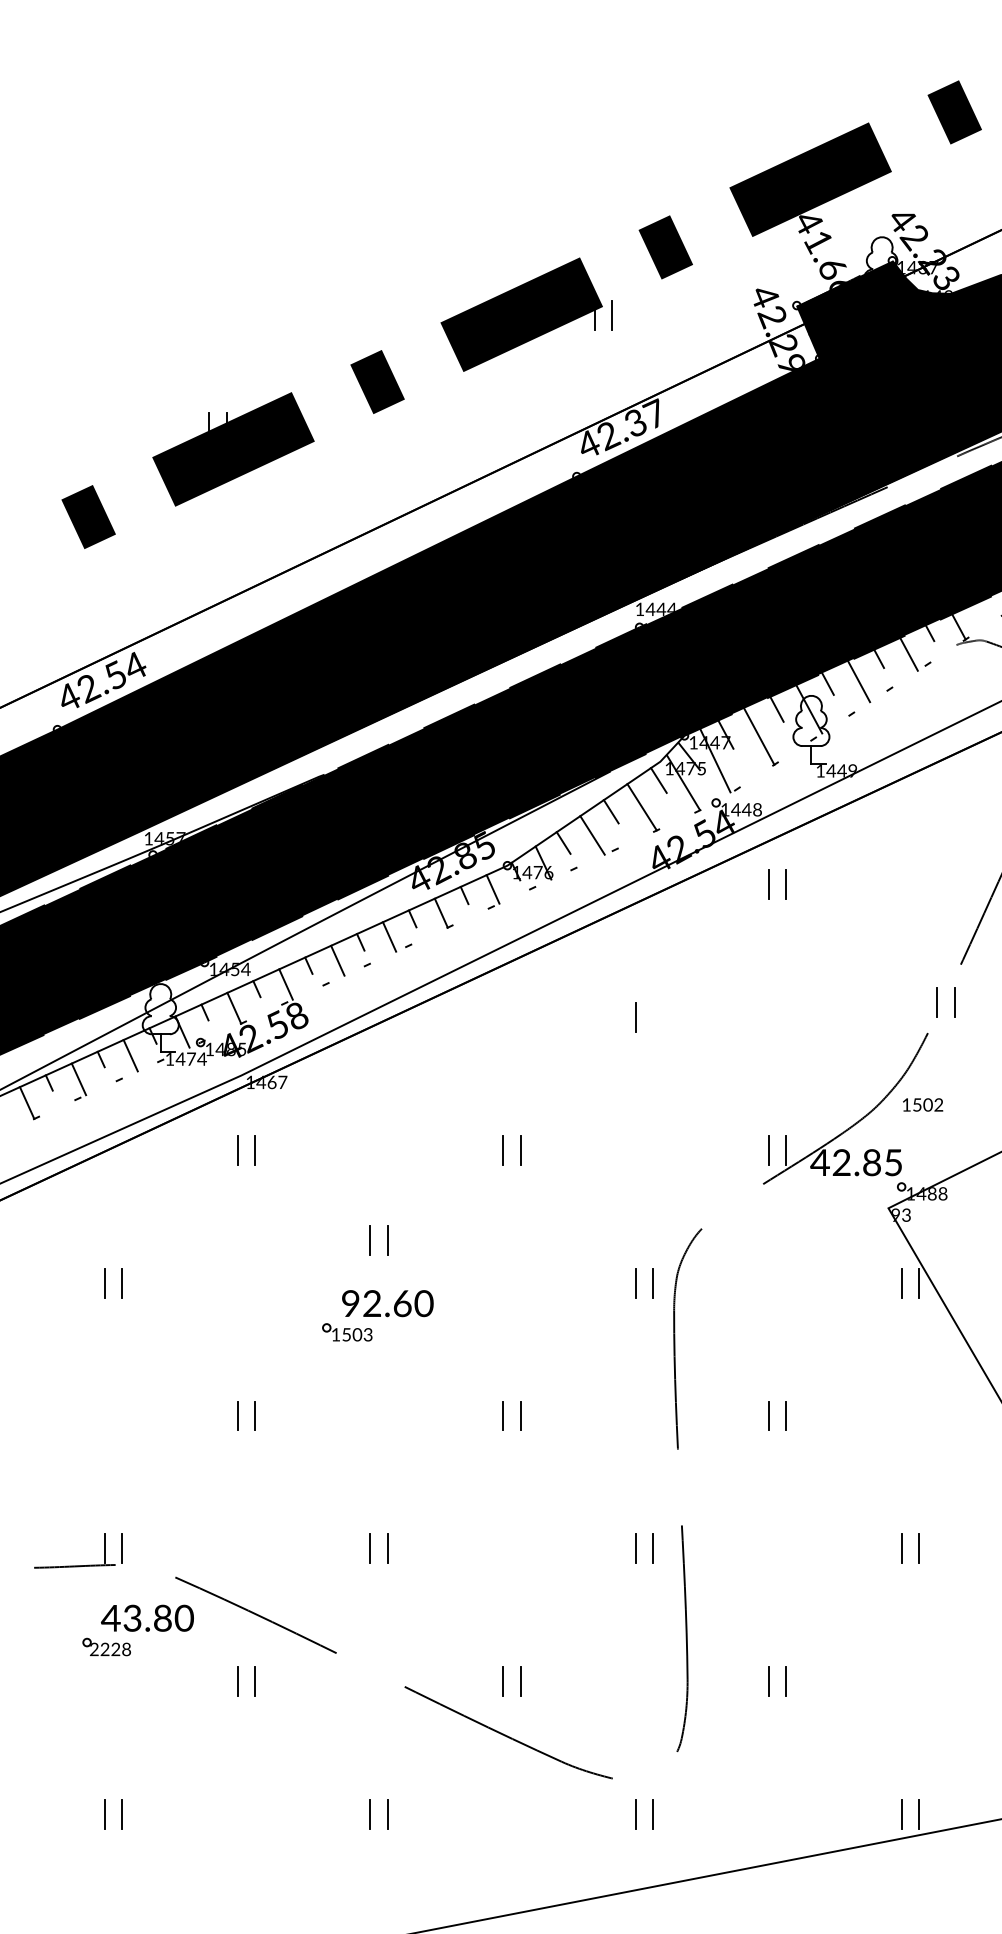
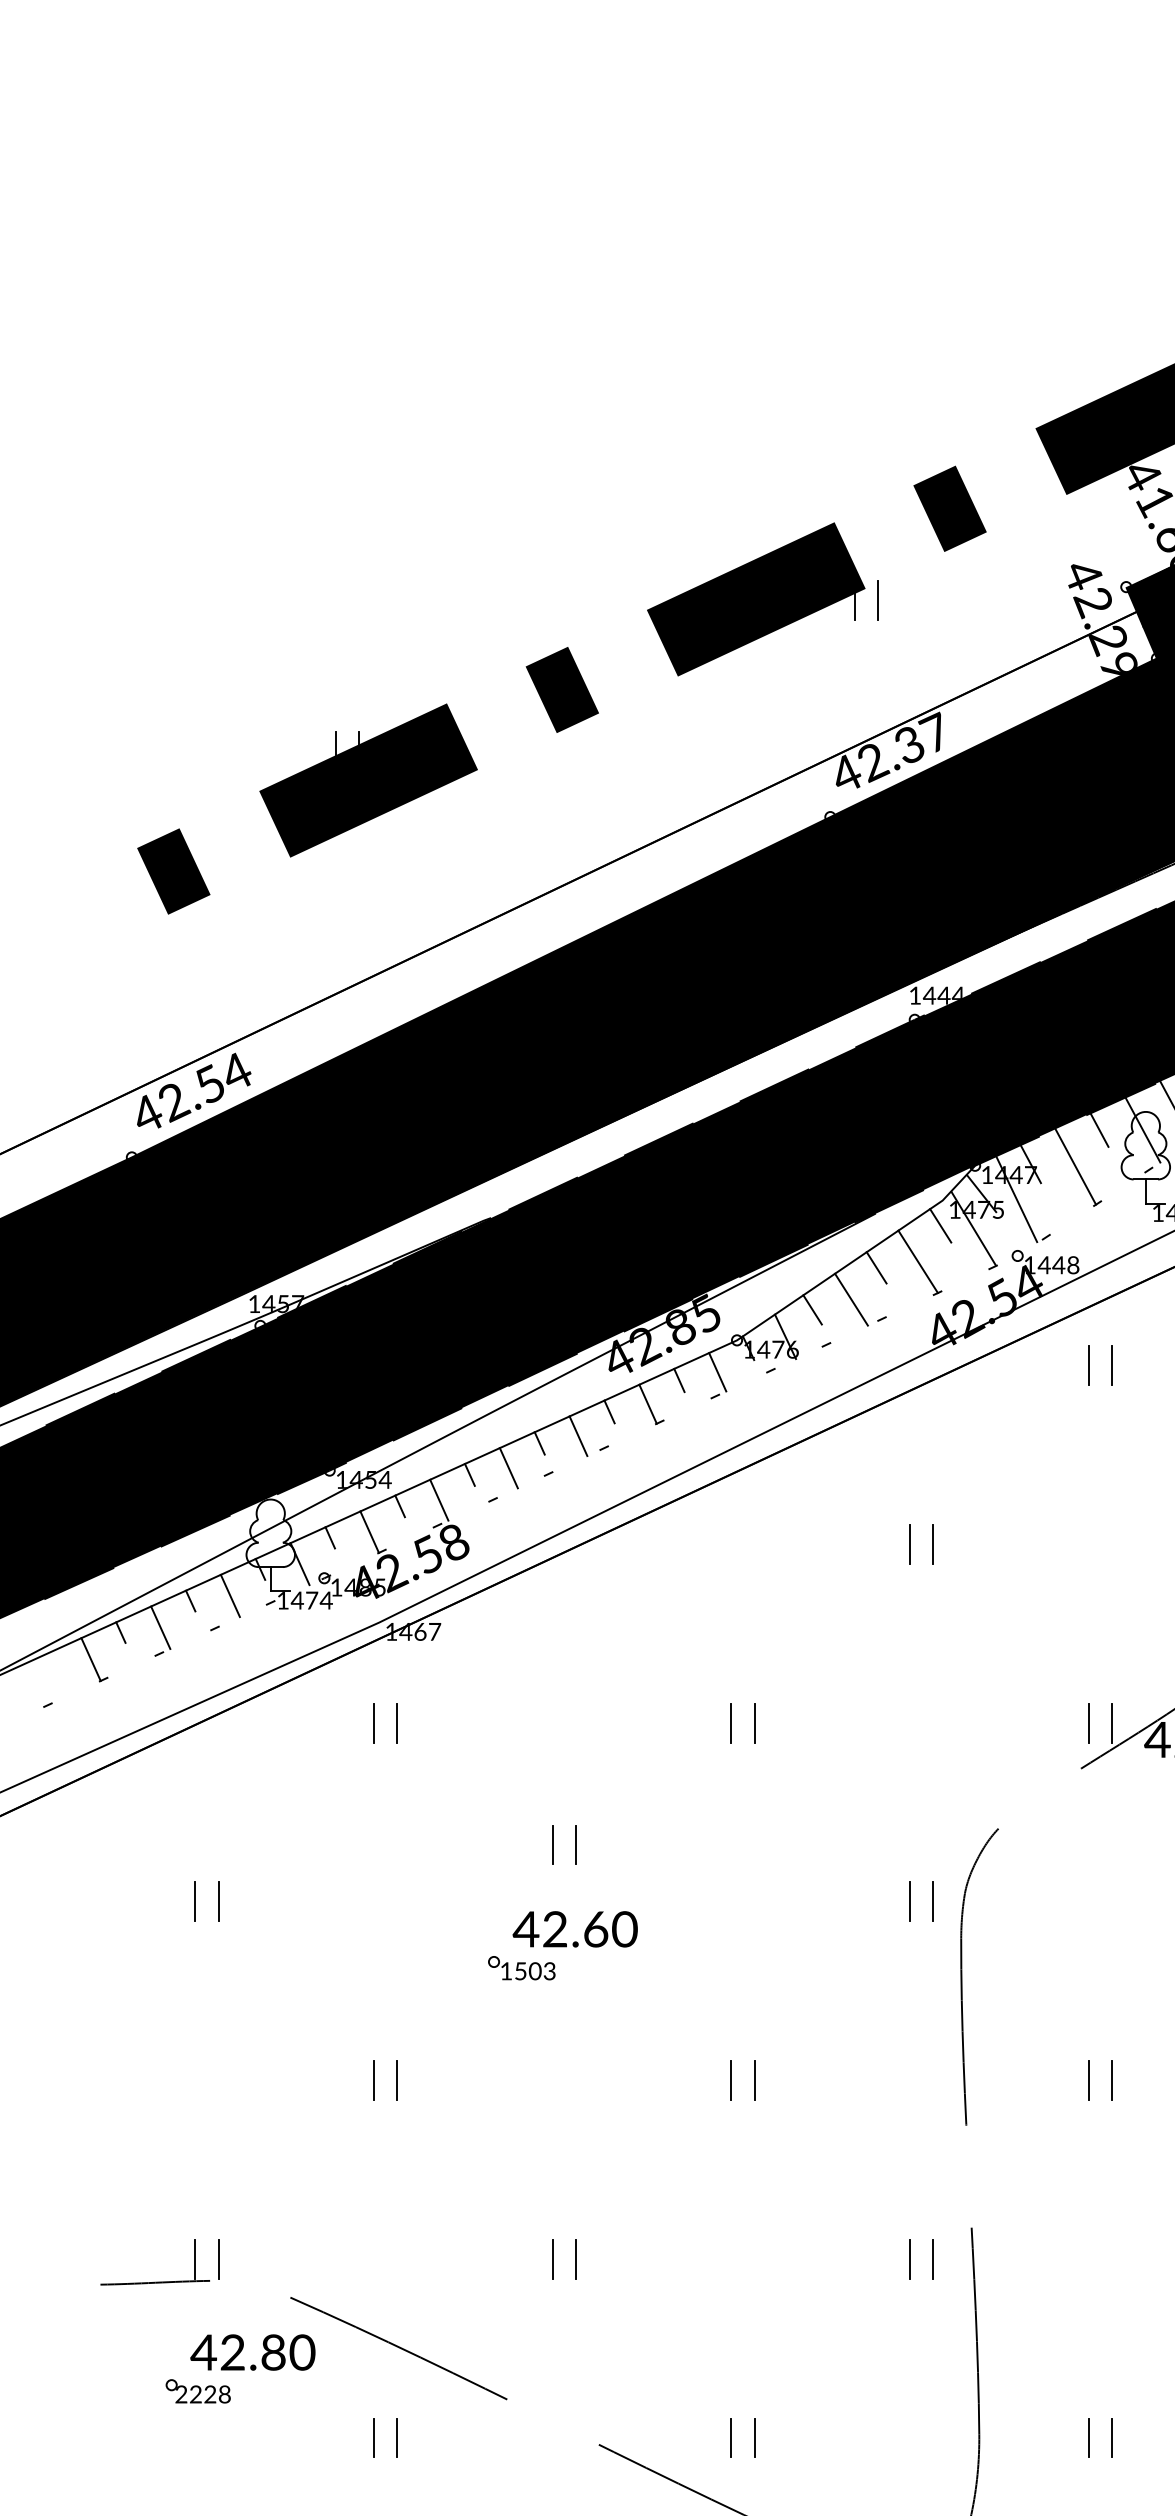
line: (653, 1016) -> (933, 1543), added
text: (350, 1303) -> (525, 1929), 92.60 -> 42.60
text: (132, 1619) -> (232, 2354), 43.80 -> 42.80

